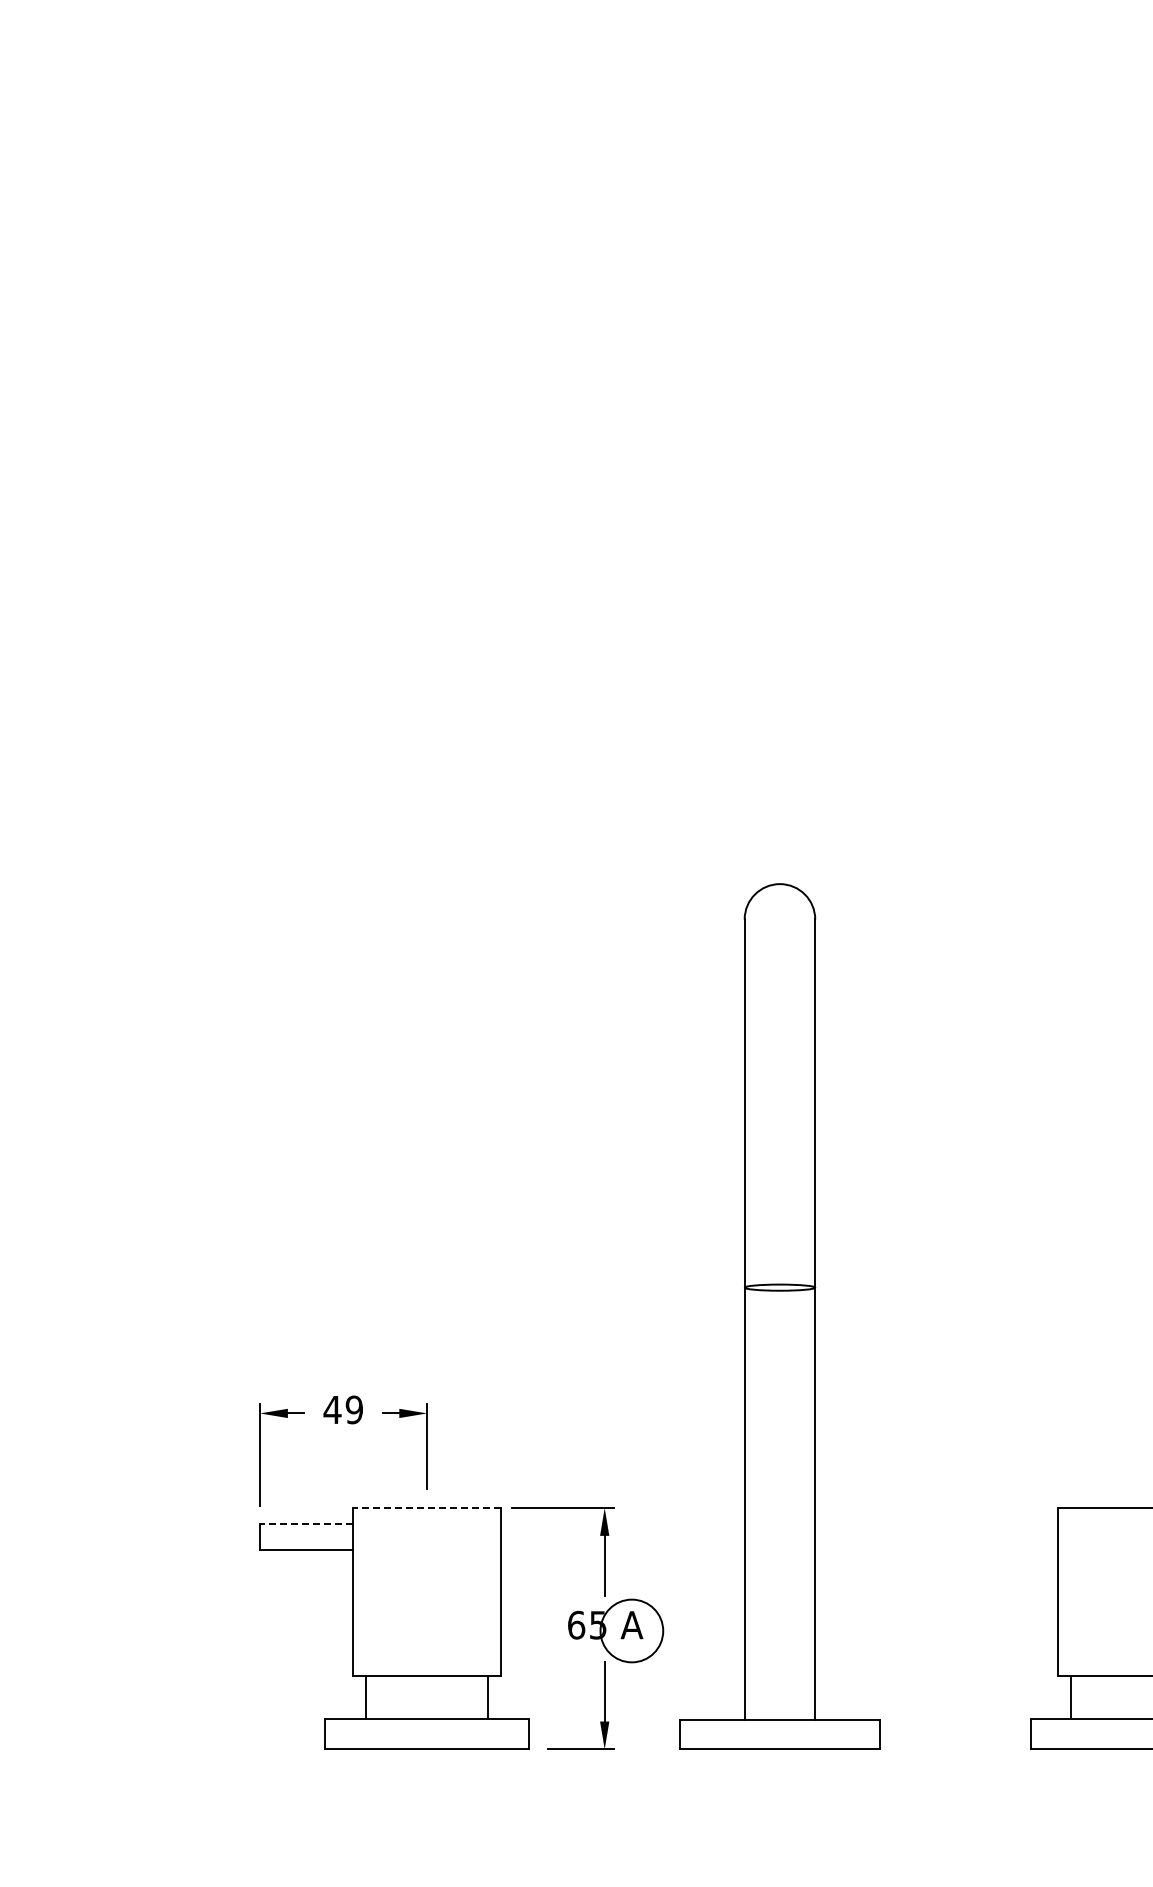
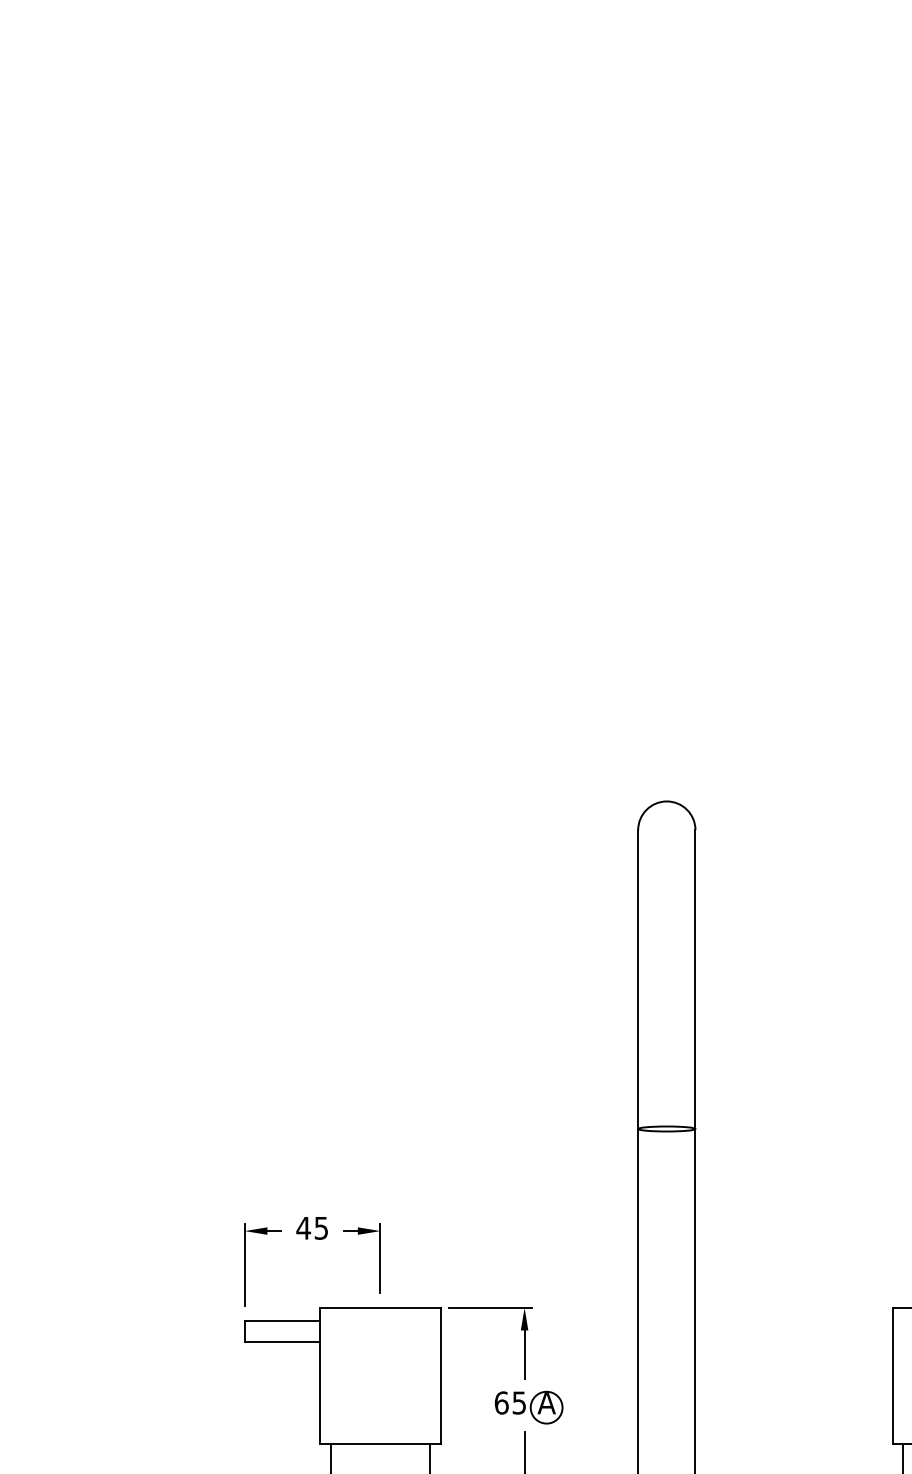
text: (353, 1409) -> (320, 1227), 49 -> 45
line: (426, 1508) -> (379, 1308), dashed -> solid
line: (305, 1524) -> (281, 1321), dashed -> solid
circle: (631, 1630) -> (546, 1407), size x0.62

